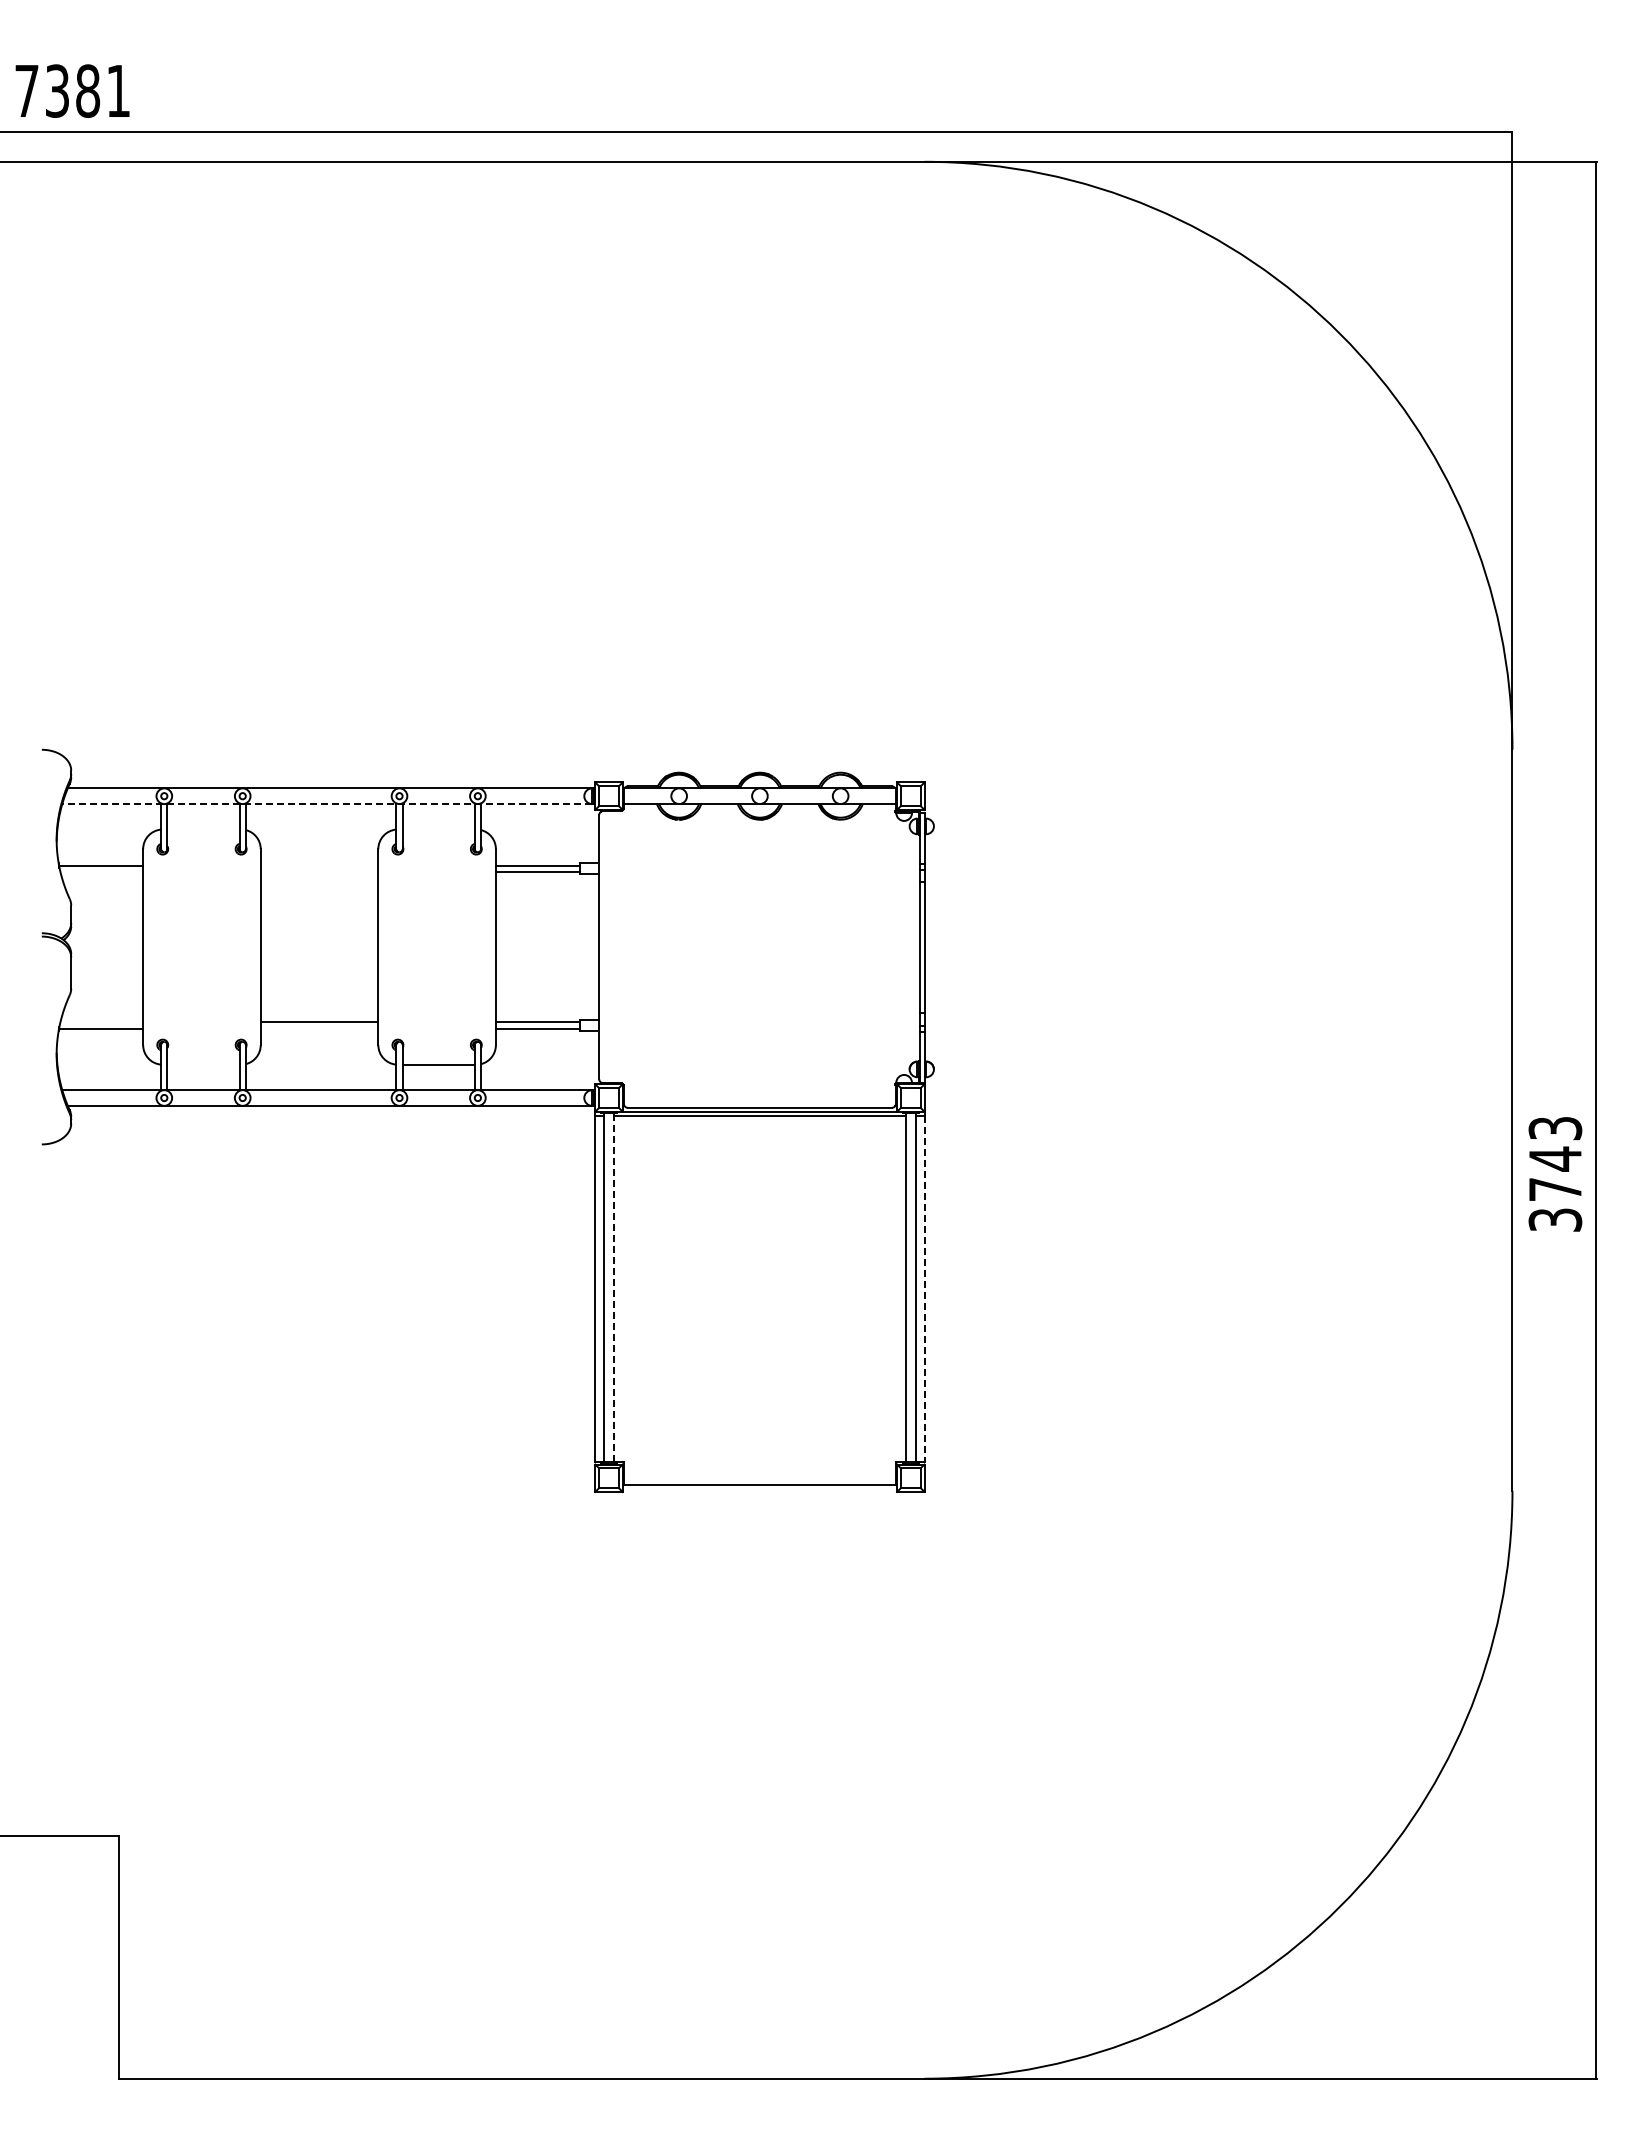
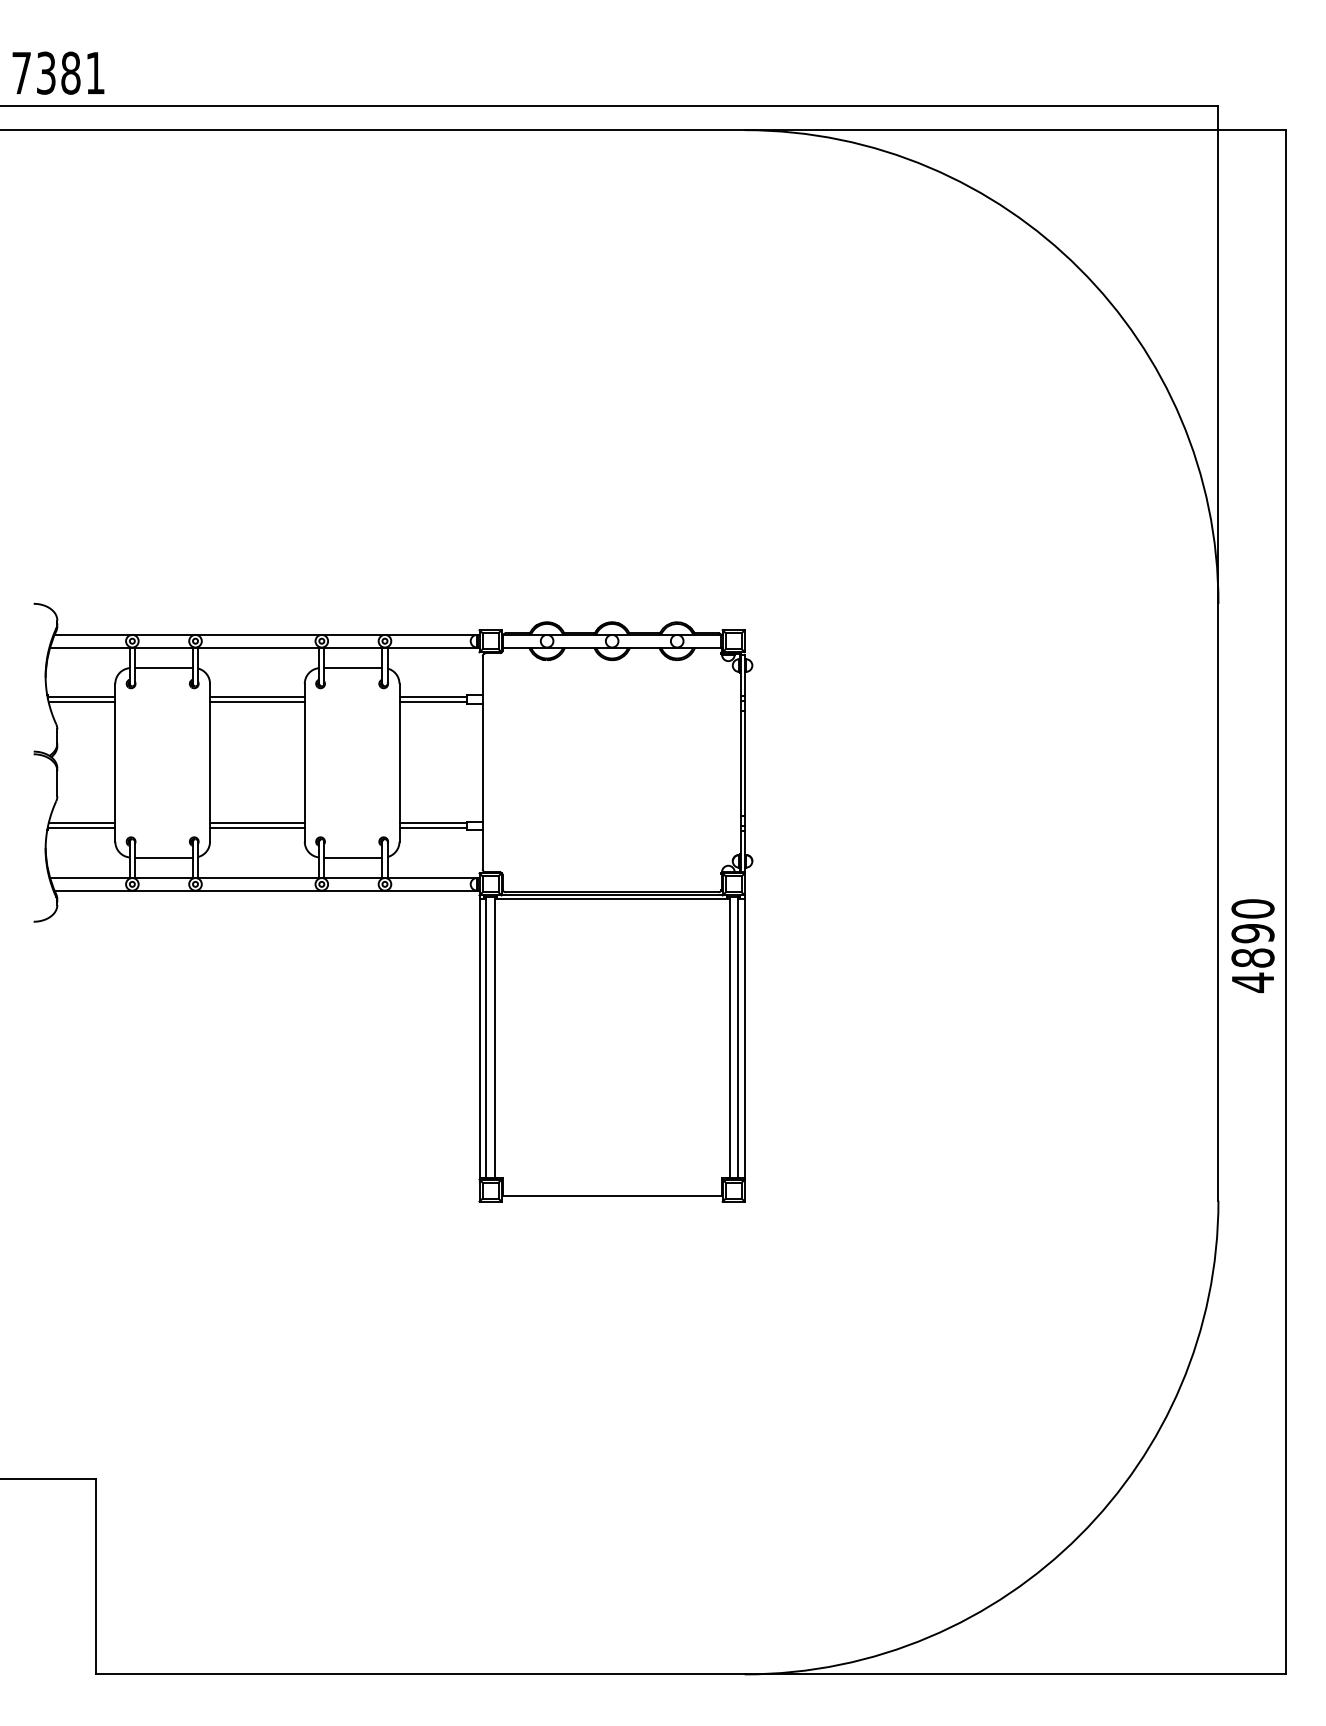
line: (327, 804) -> (263, 647), dashed -> solid
line: (203, 829) -> (163, 668), added
line: (438, 829) -> (353, 668), added
line: (319, 865) -> (257, 697), added
line: (101, 871) -> (81, 701), added
line: (319, 871) -> (257, 701), added
line: (101, 1022) -> (81, 823), added
line: (319, 1028) -> (257, 828), added
line: (203, 1064) -> (163, 857), added
text: (1555, 1174) -> (1253, 945), 3743 -> 4890
line: (614, 1287) -> (495, 1037), dashed -> solid
line: (924, 1289) -> (744, 1038), dashed -> solid

